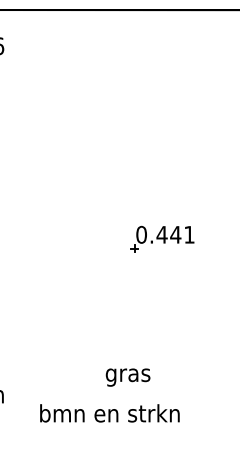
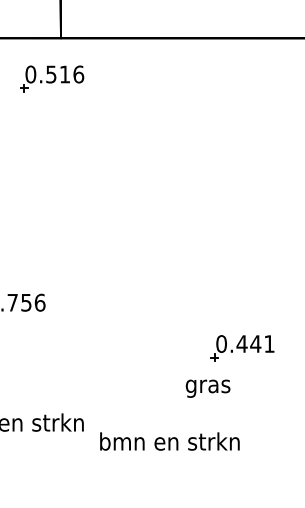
part: (162, 239) -> (242, 348), moved
text: (127, 377) -> (207, 388), moved
text: (109, 413) -> (169, 441), moved

